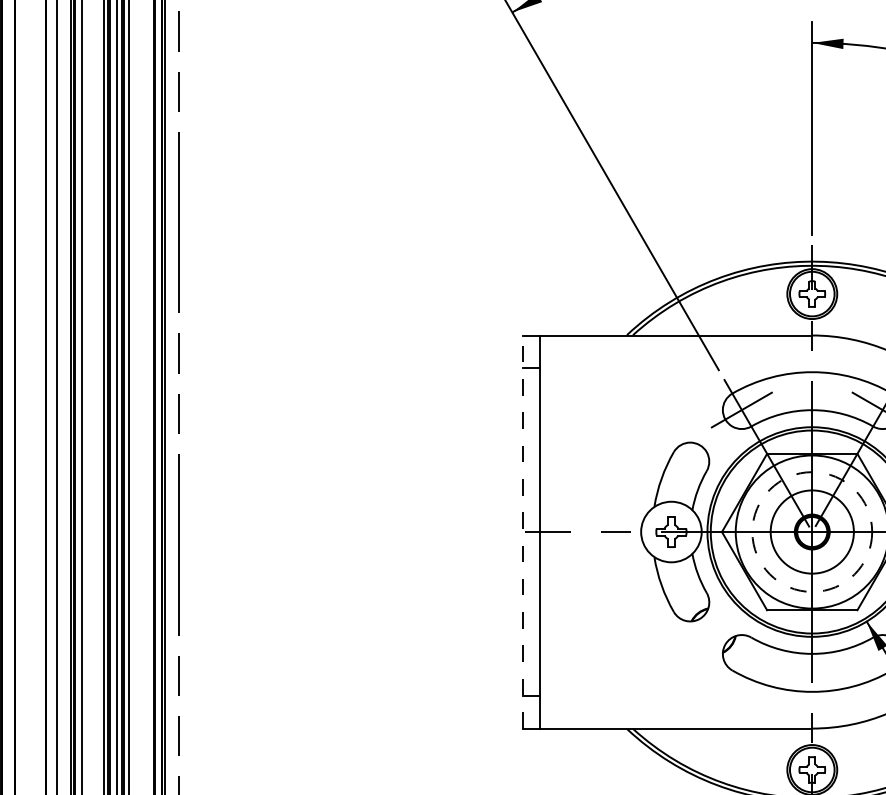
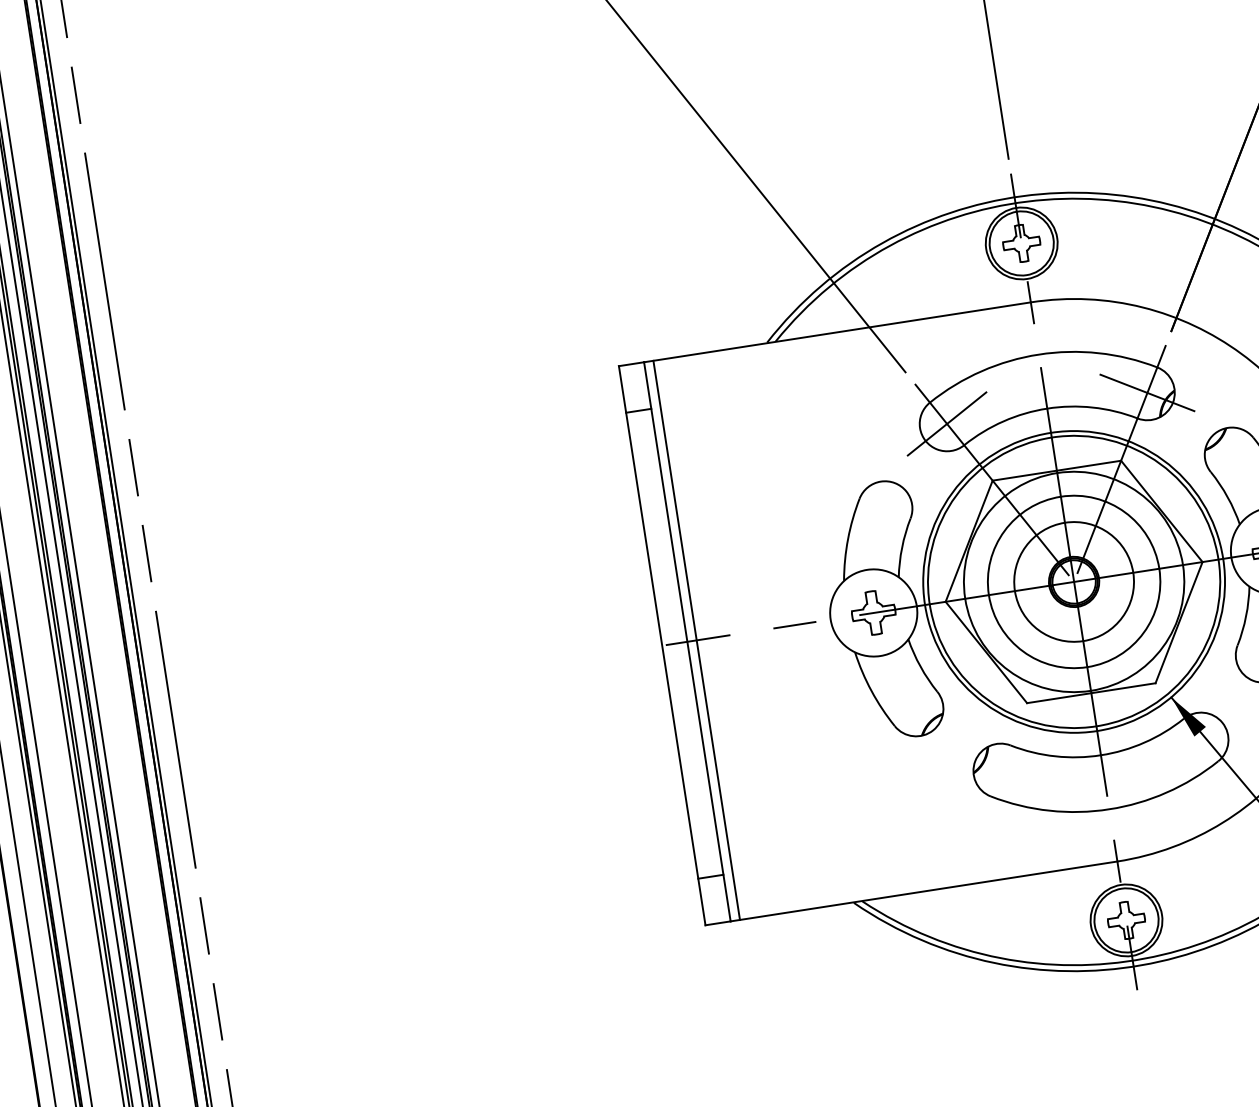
line: (546, 531) -> (695, 639), added
circle: (812, 531) -> (1074, 581), dashed -> solid
line: (522, 532) -> (662, 646), dashed -> solid

